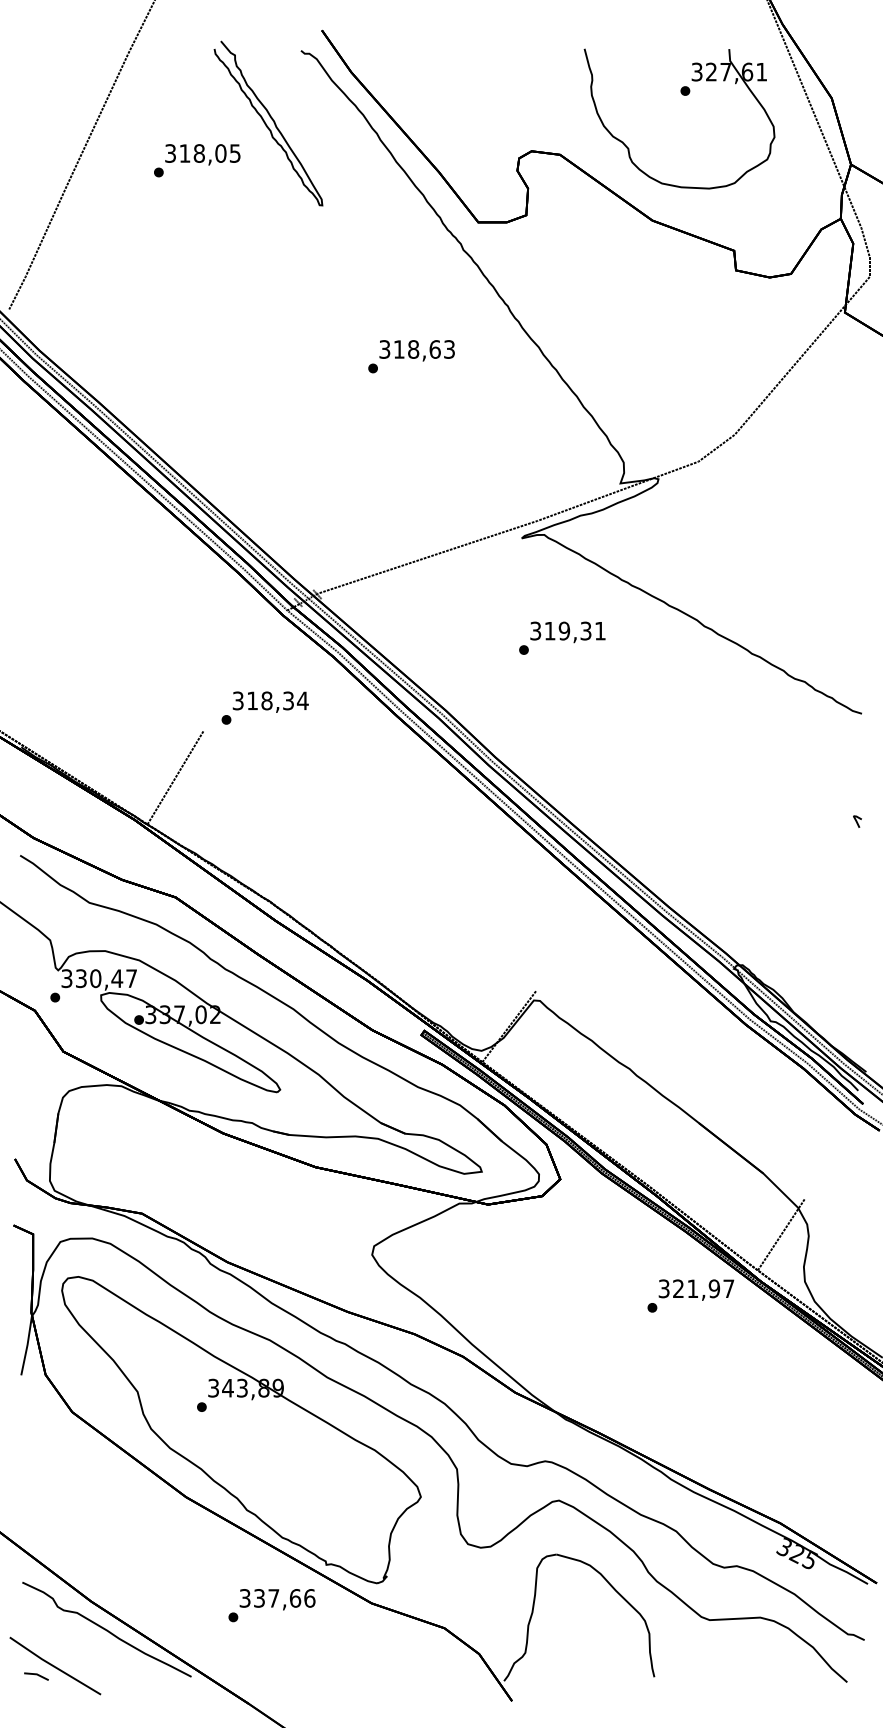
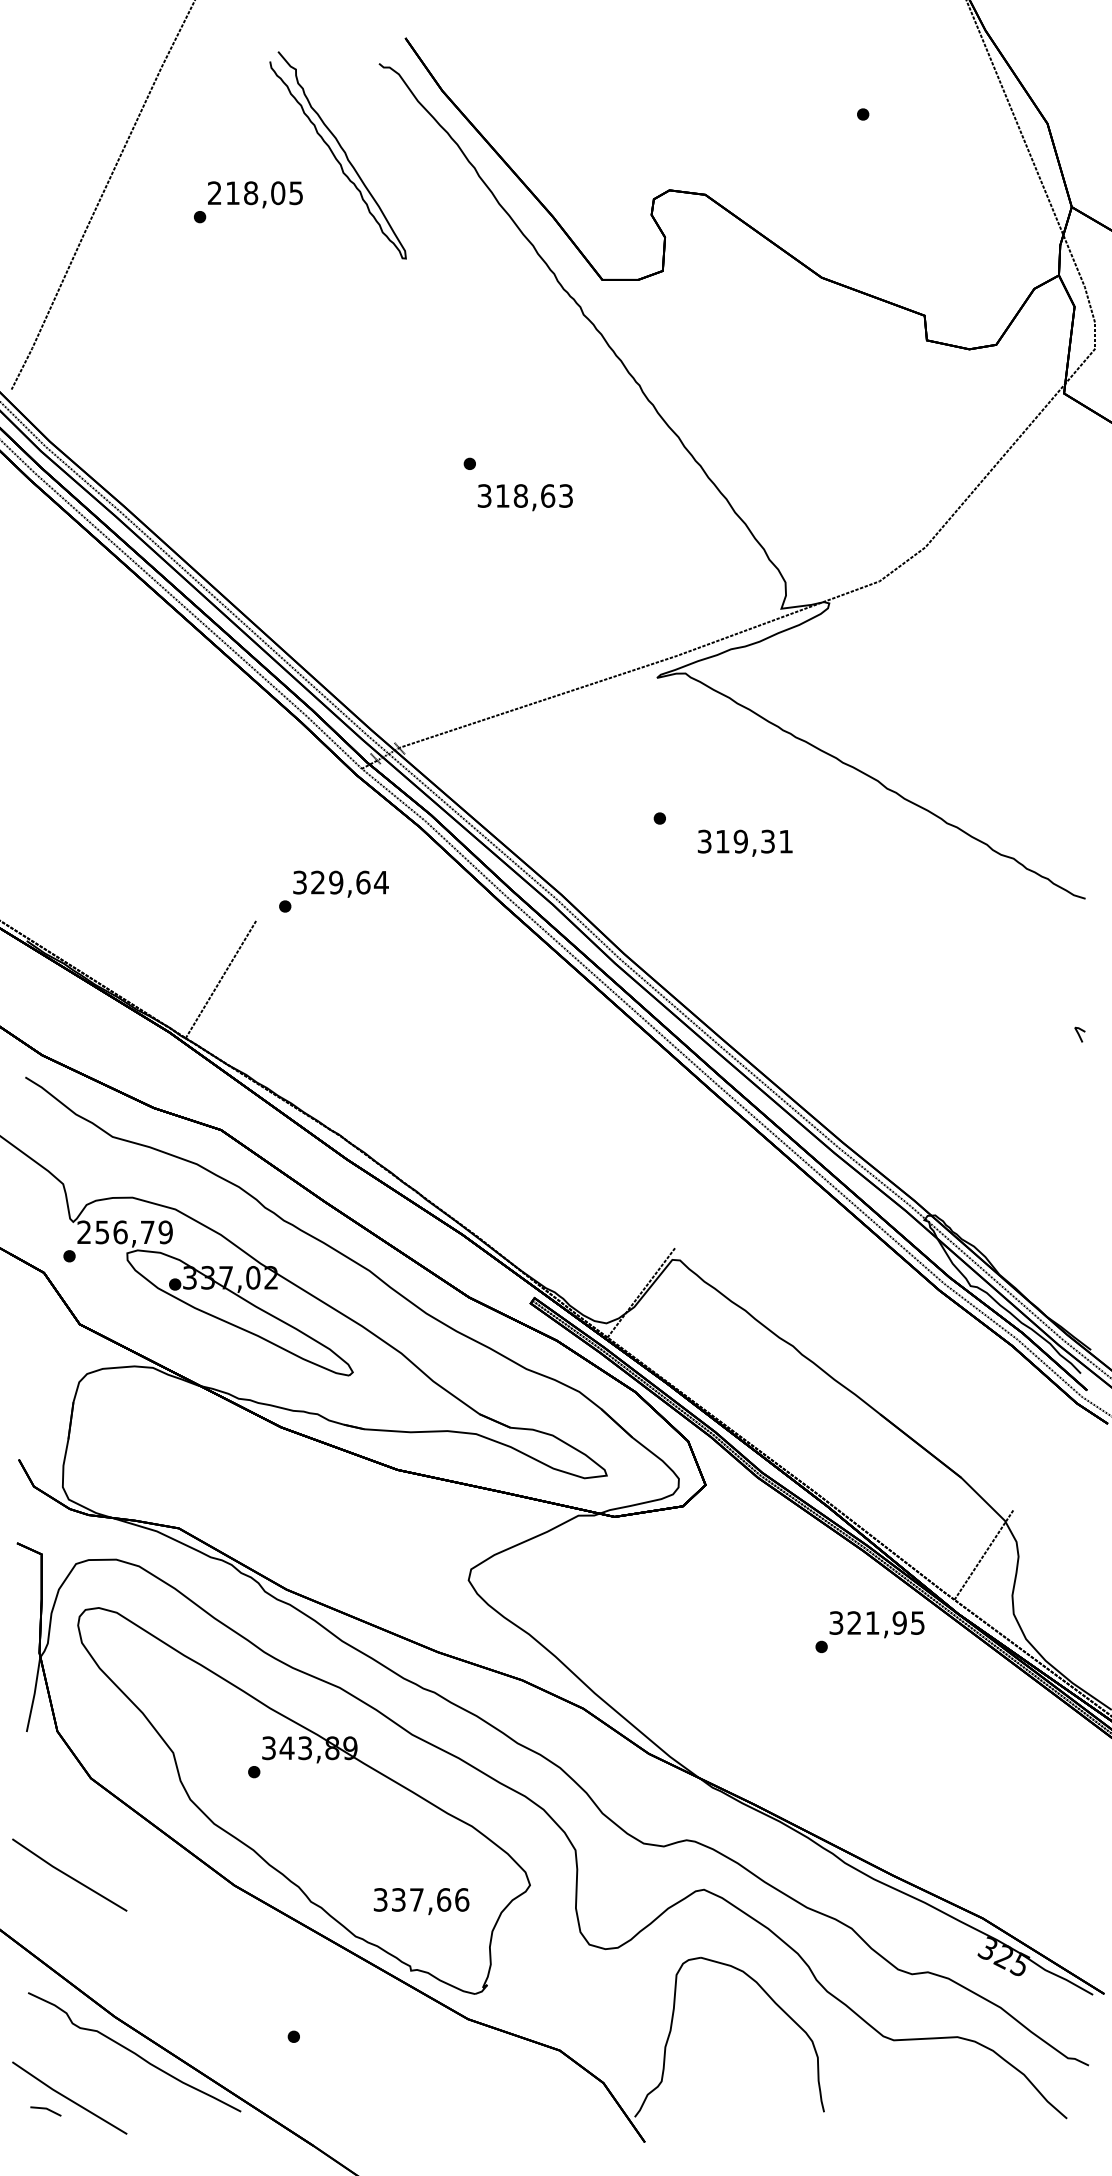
part: (693, 81) -> (873, 102), removed
text: (170, 153) -> (214, 193), 318,05 -> 218,05
text: (416, 350) -> (524, 497), moved
text: (567, 631) -> (744, 842), moved
text: (270, 700) -> (340, 882), 318,34 -> 329,64
text: (98, 978) -> (124, 1232), 330,47 -> 256,79
text: (728, 1288) -> (917, 1622), 321,97 -> 321,95
line: (54, 1488) -> (68, 1874), added
text: (277, 1599) -> (421, 1901), moved

